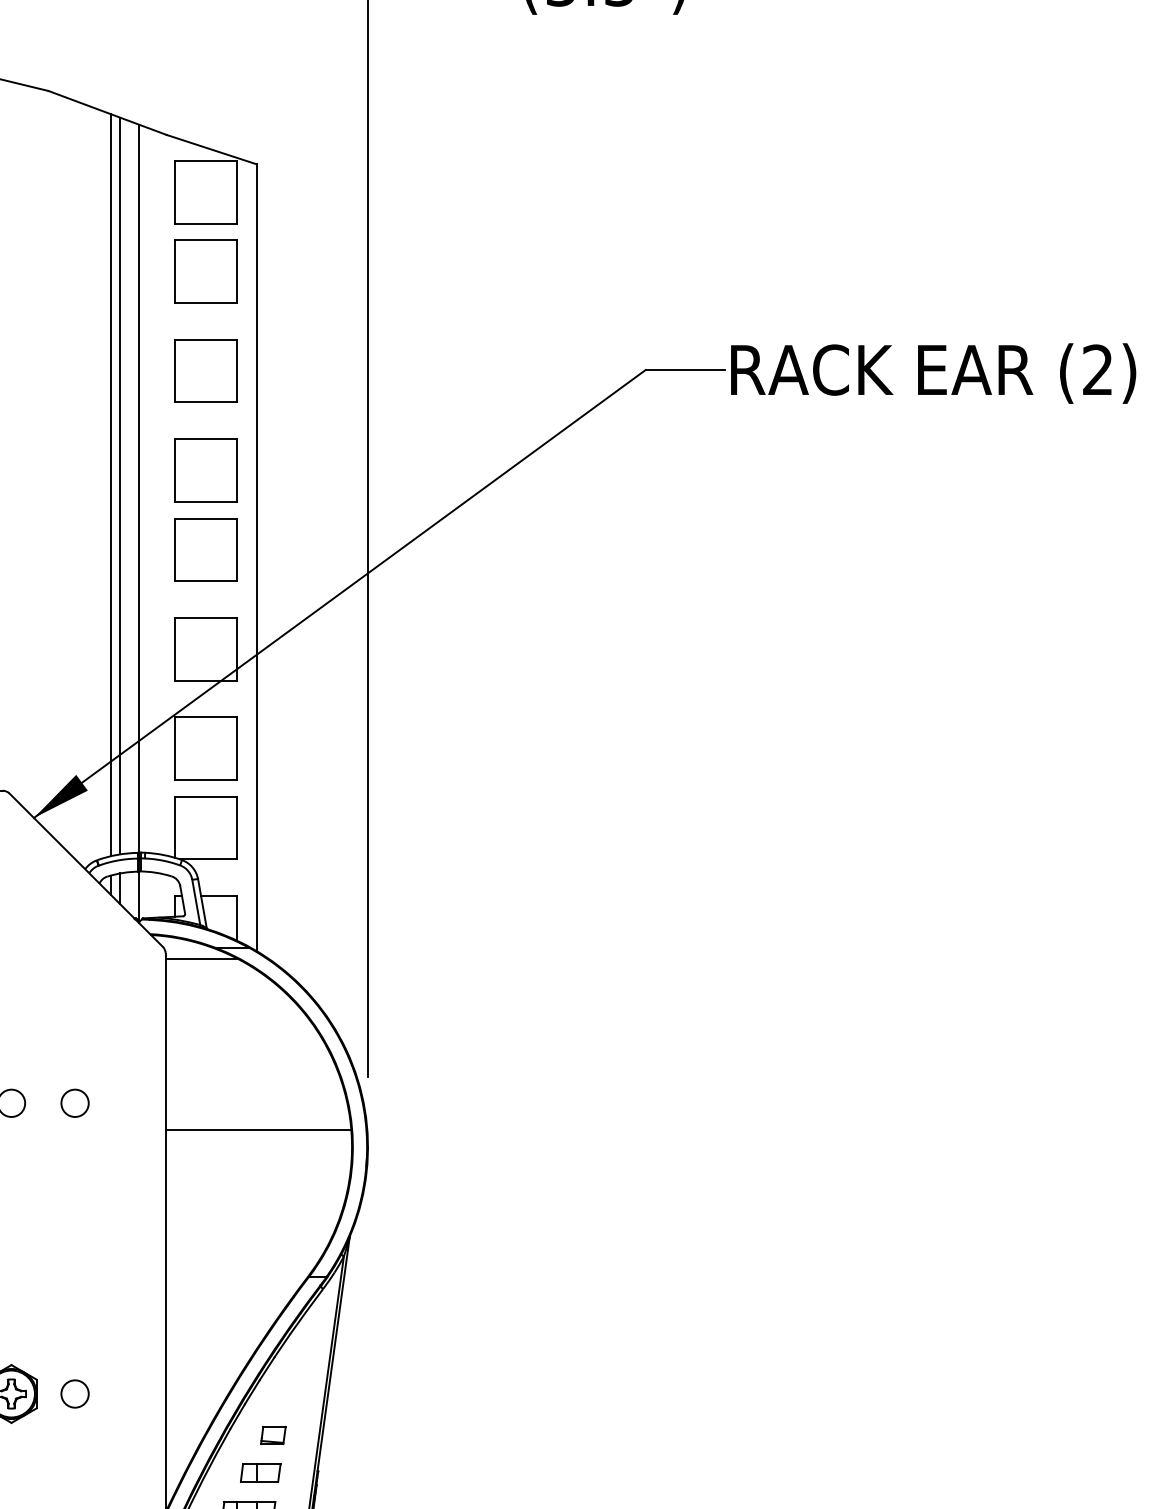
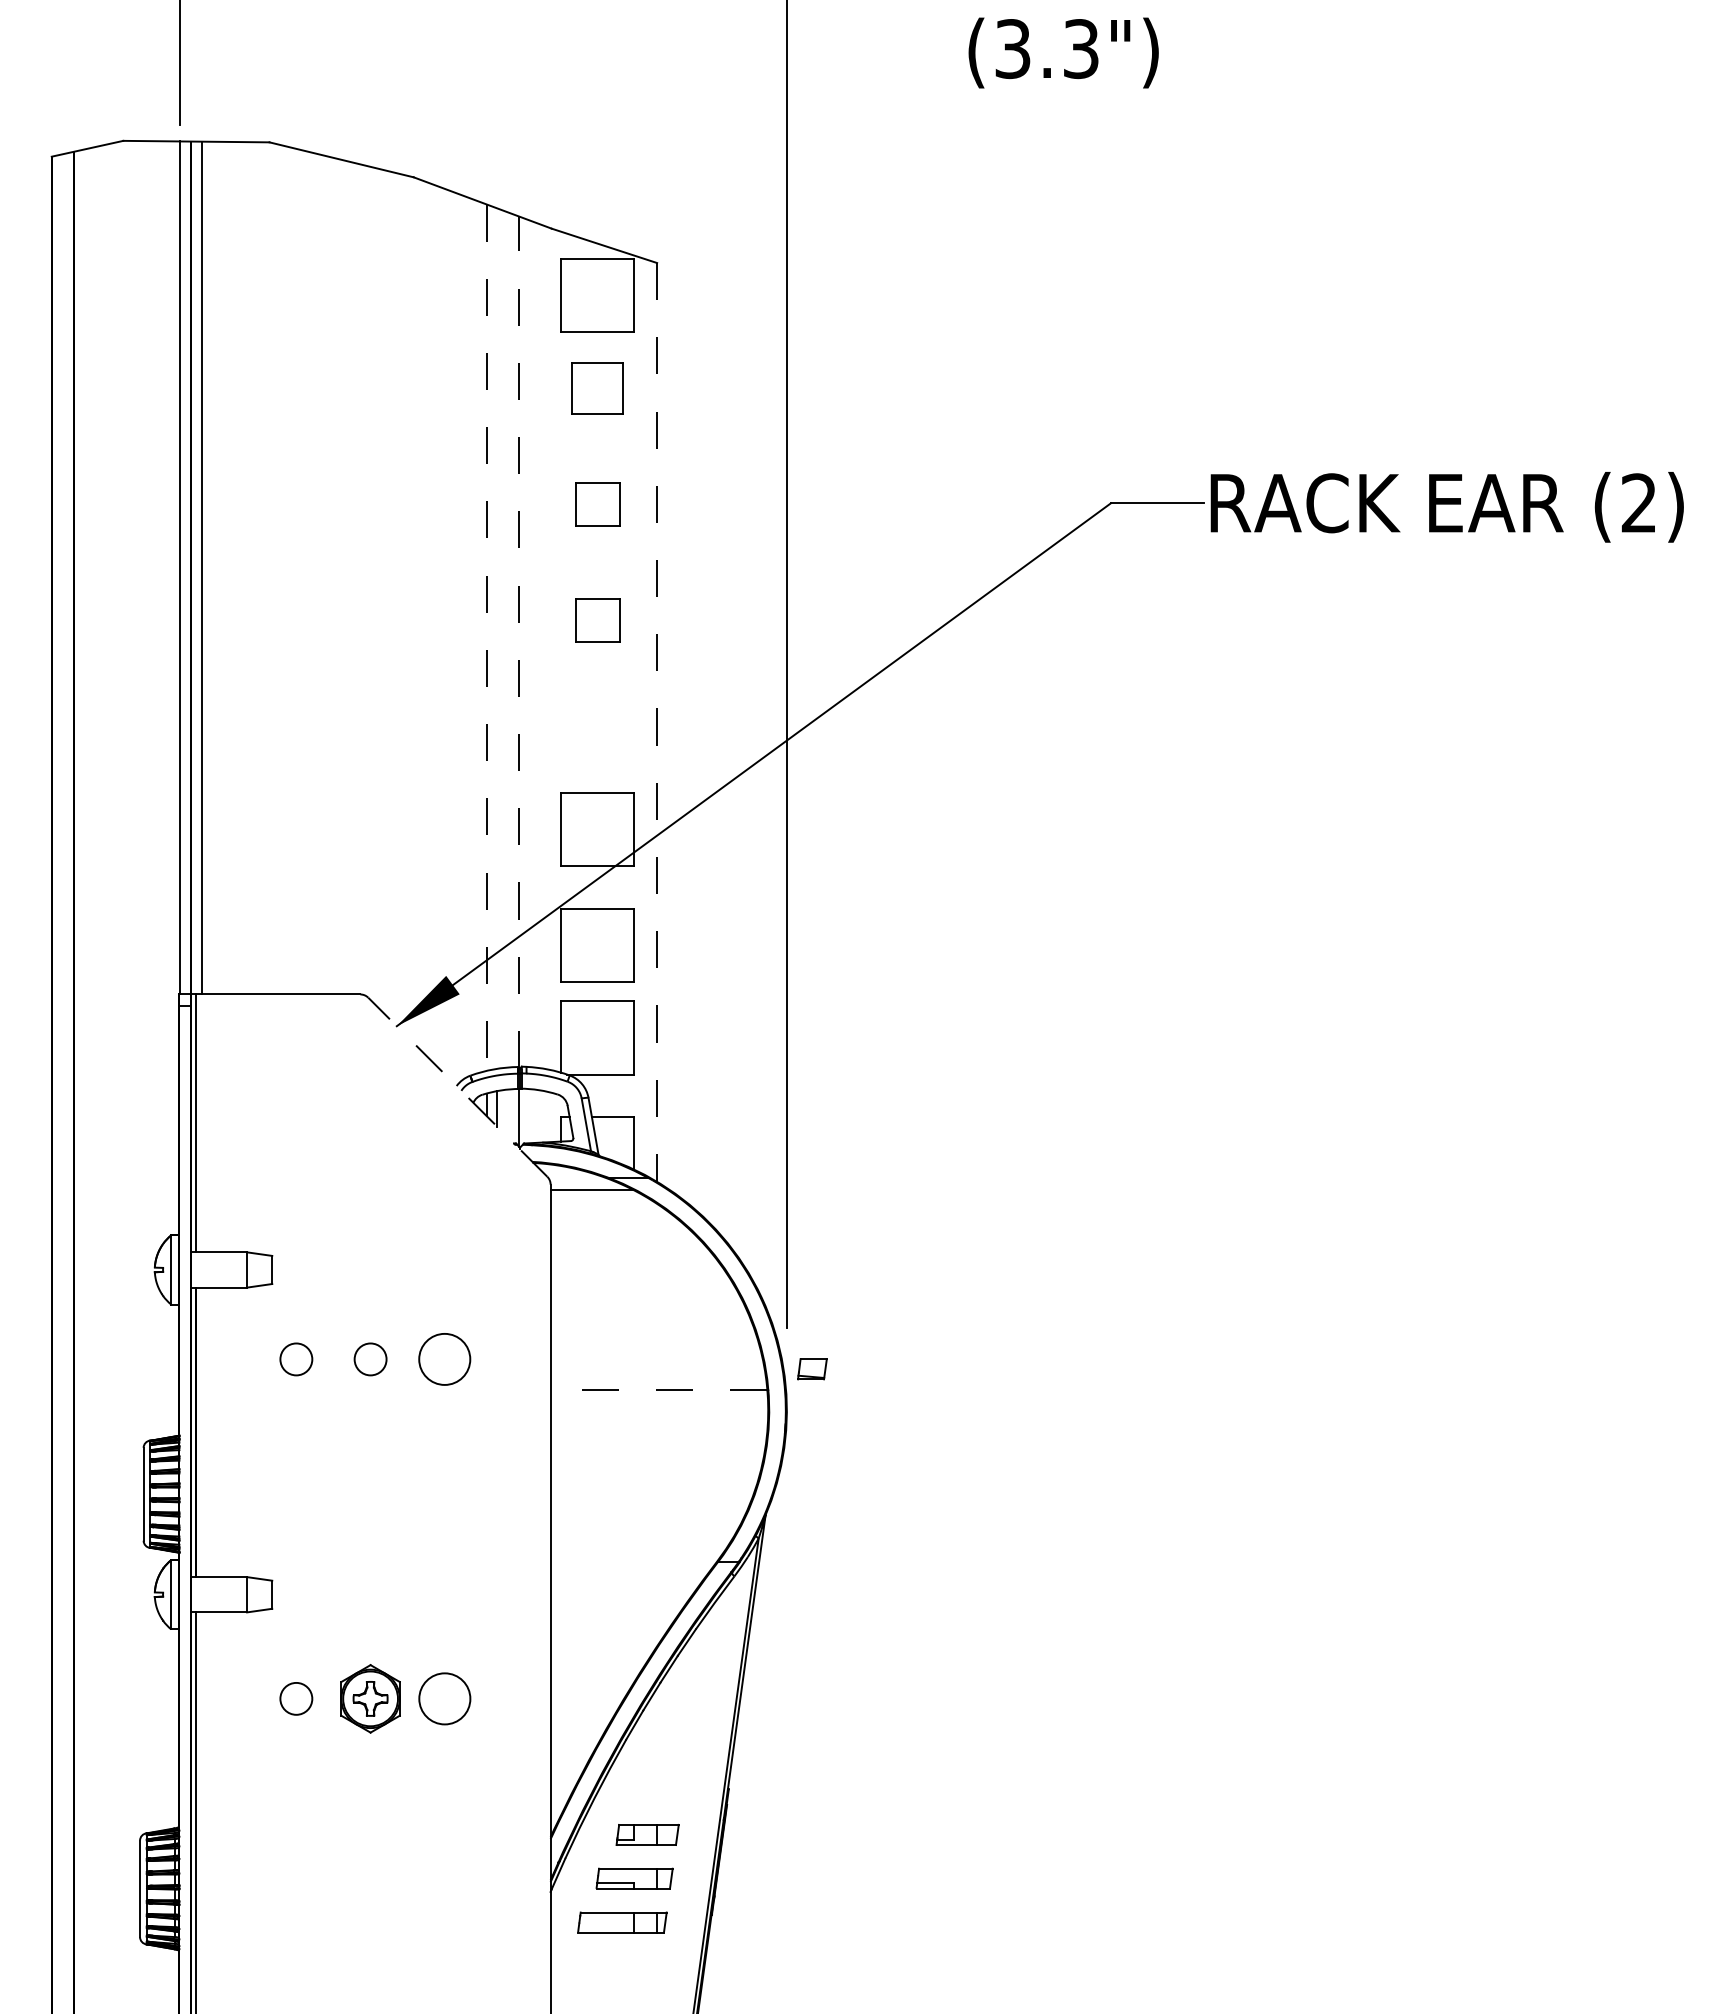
part: (205, 271) -> (597, 388), size x0.7
part: (205, 371) -> (597, 504), size x0.6
part: (205, 470) -> (597, 620), size x0.6
line: (110, 485) -> (486, 638), solid -> dashed
line: (120, 485) -> (497, 638), removed
line: (139, 489) -> (519, 642), solid -> dashed
part: (205, 550) -> (597, 713), removed
line: (257, 557) -> (657, 722), solid -> dashed
line: (85, 870) -> (457, 1087), solid -> dashed
circle: (74, 1103) -> (444, 1359), size x1.6
line: (258, 1129) -> (658, 1390), solid -> dashed
circle: (74, 1393) -> (444, 1698), size x1.6
part: (273, 1435) -> (812, 1369), moved
part: (260, 1473) -> (661, 1791), removed

